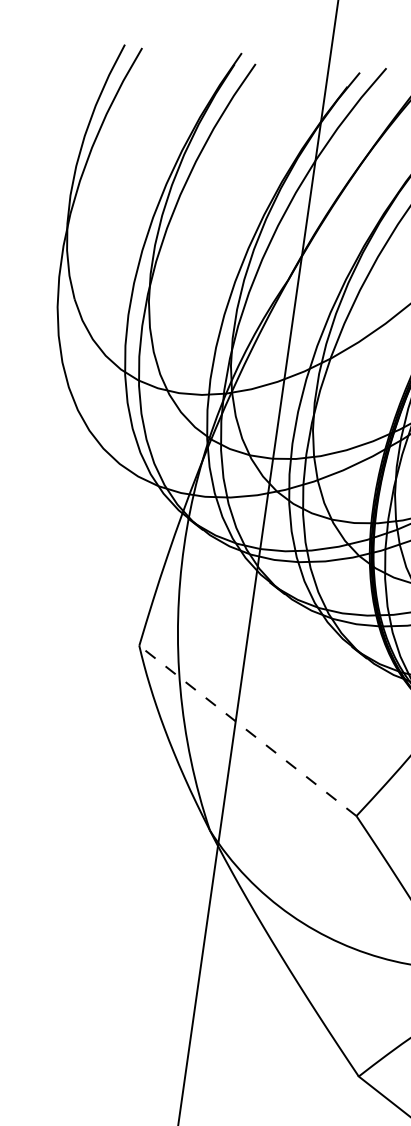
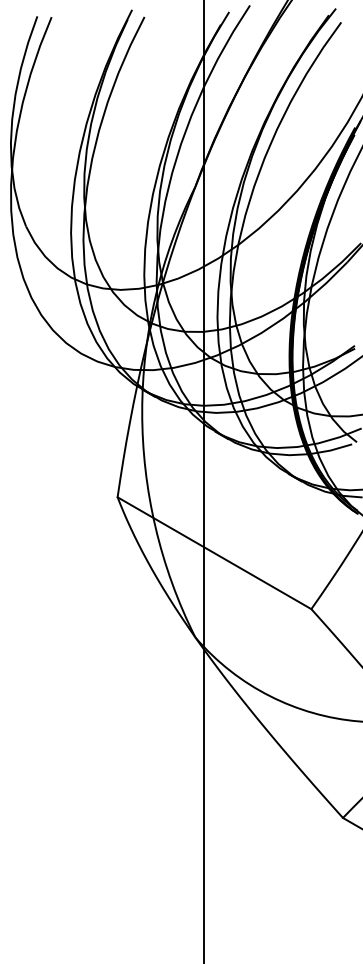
line: (247, 731) -> (214, 553), dashed -> solid

